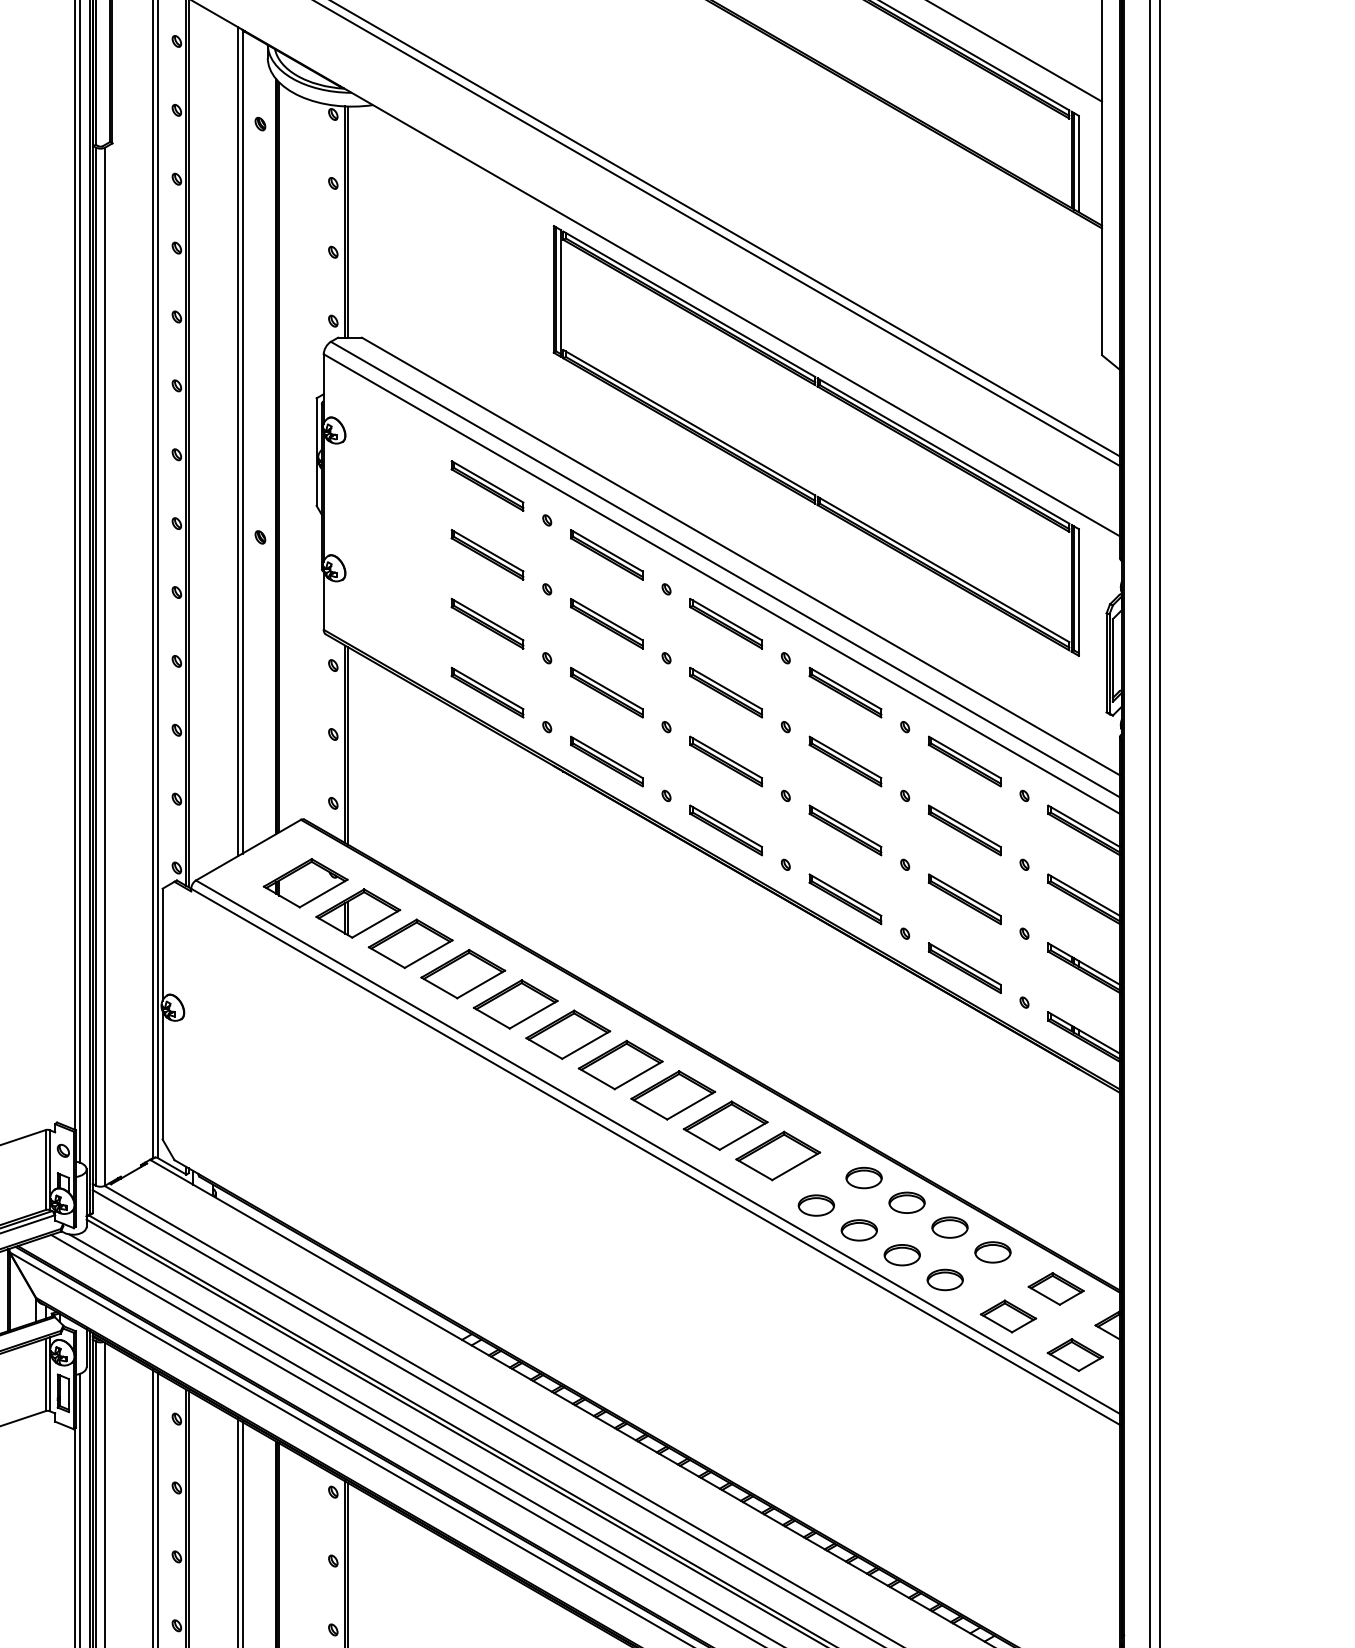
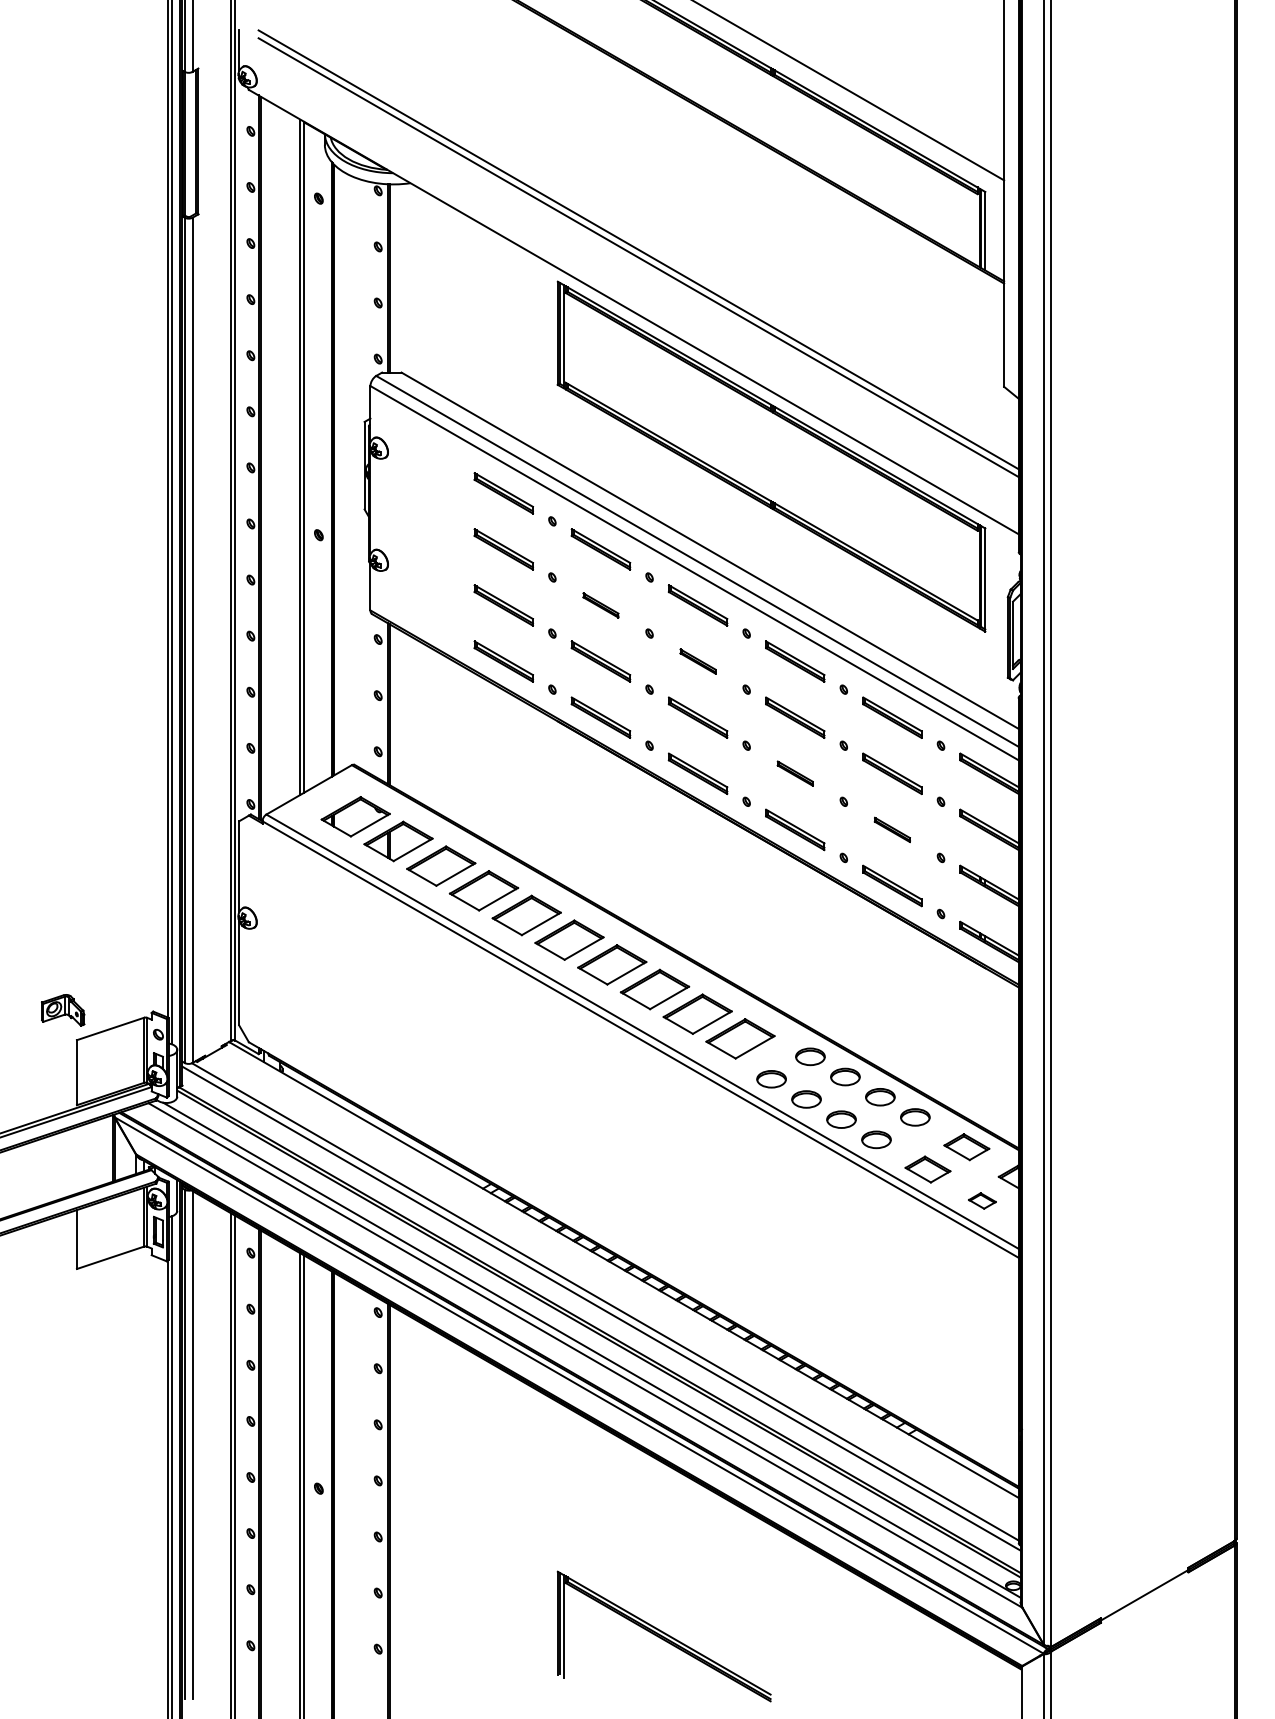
part: (606, 623) -> (600, 605), size x0.6
part: (725, 692) -> (697, 661), size x0.6
part: (845, 830) -> (795, 773), size x0.6
part: (964, 898) -> (892, 829), size x0.6
part: (1075, 1354) -> (982, 1200), size x0.6

